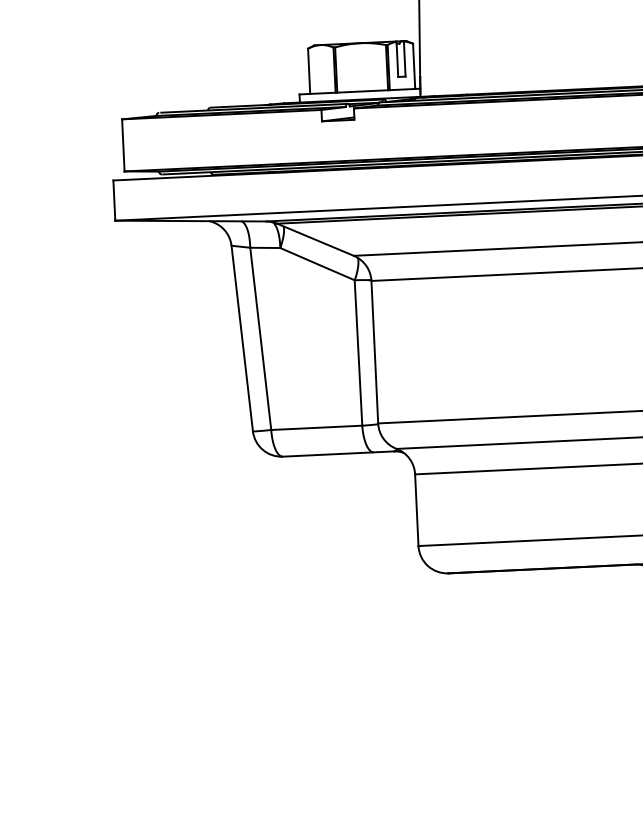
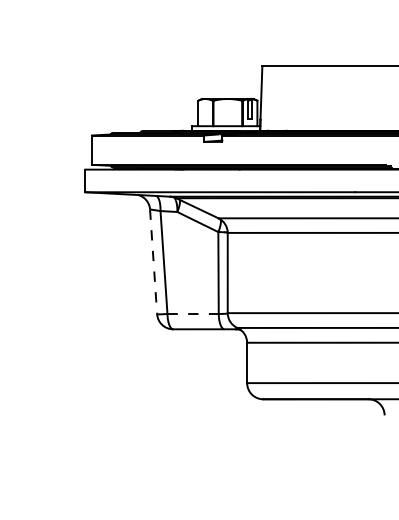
line: (242, 339) -> (153, 262), solid -> dashed
line: (317, 428) -> (193, 314), solid -> dashed

